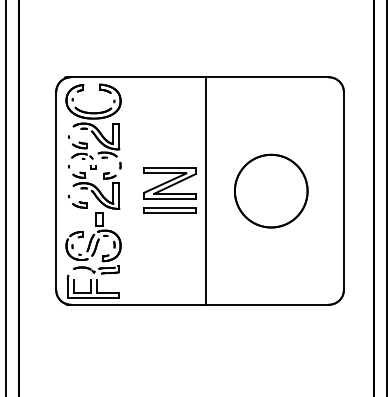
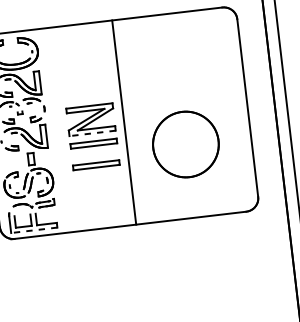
part: (271, 190) -> (186, 143), moved
line: (170, 198) -> (92, 133), solid -> dashed
part: (169, 234) -> (95, 165), added
line: (93, 297) -> (34, 230), solid -> dashed

